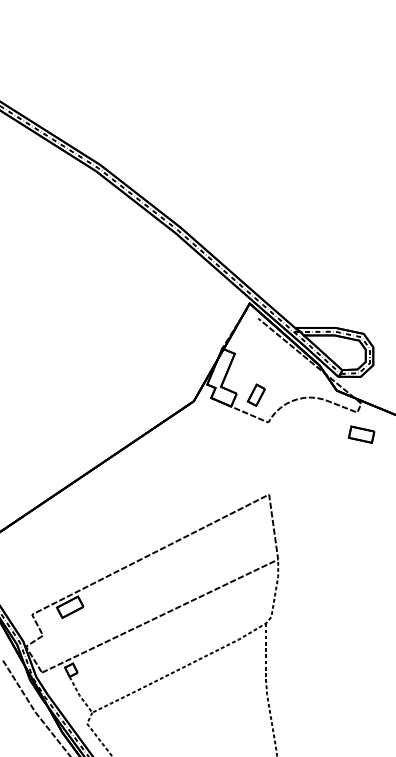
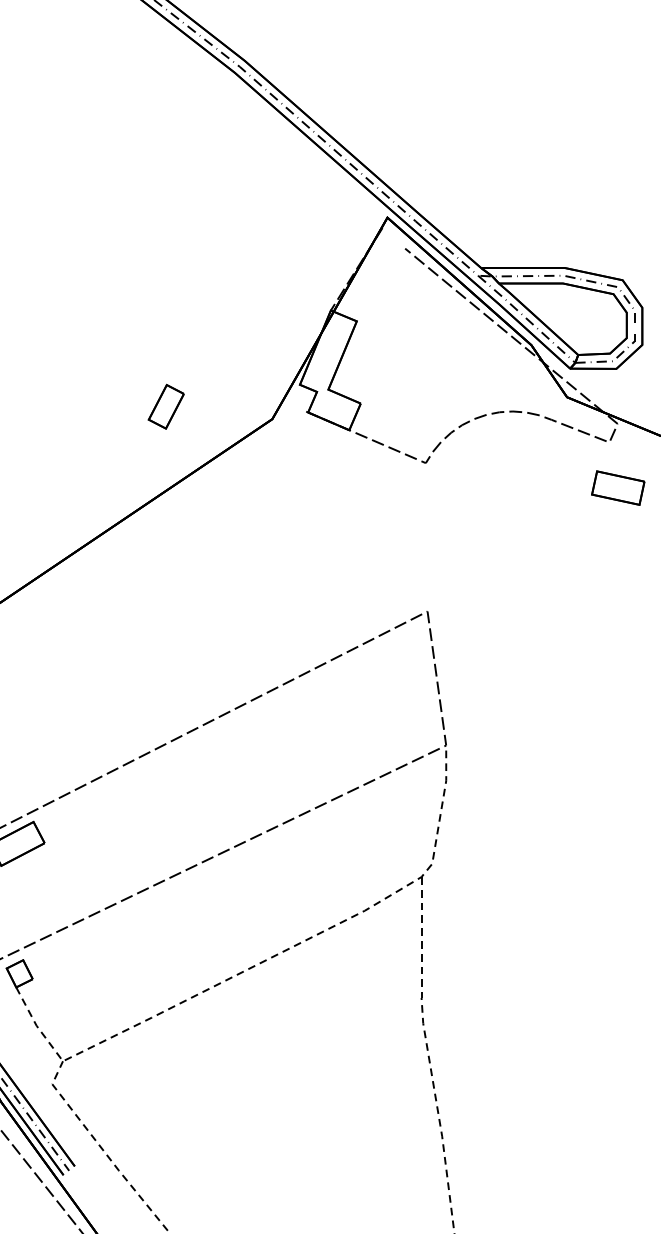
part: (255, 394) -> (164, 405), moved

